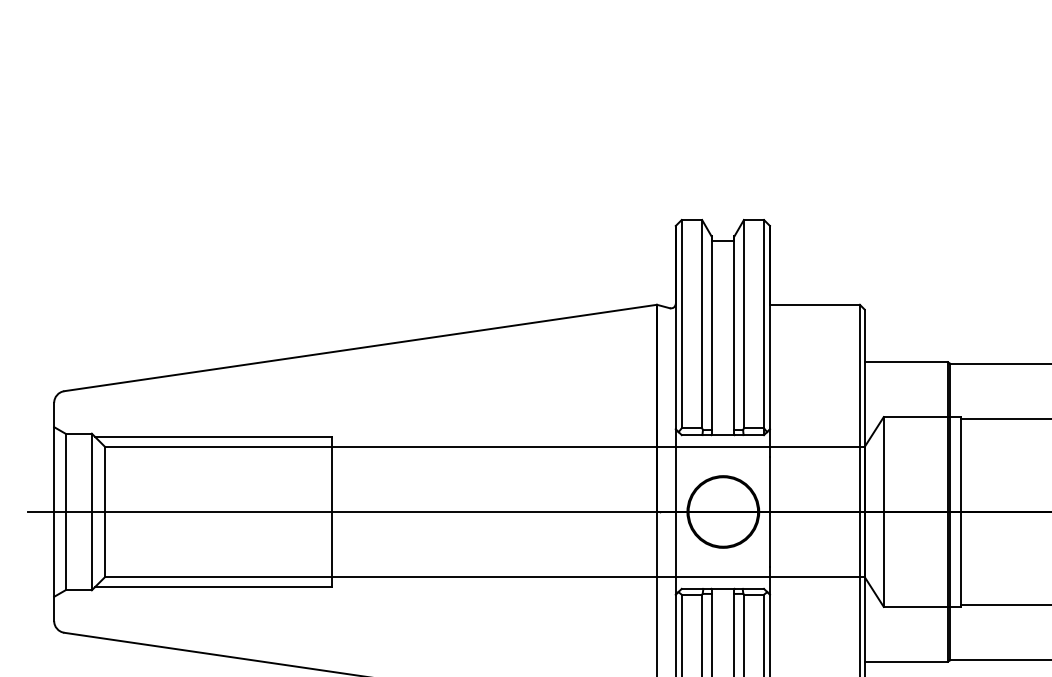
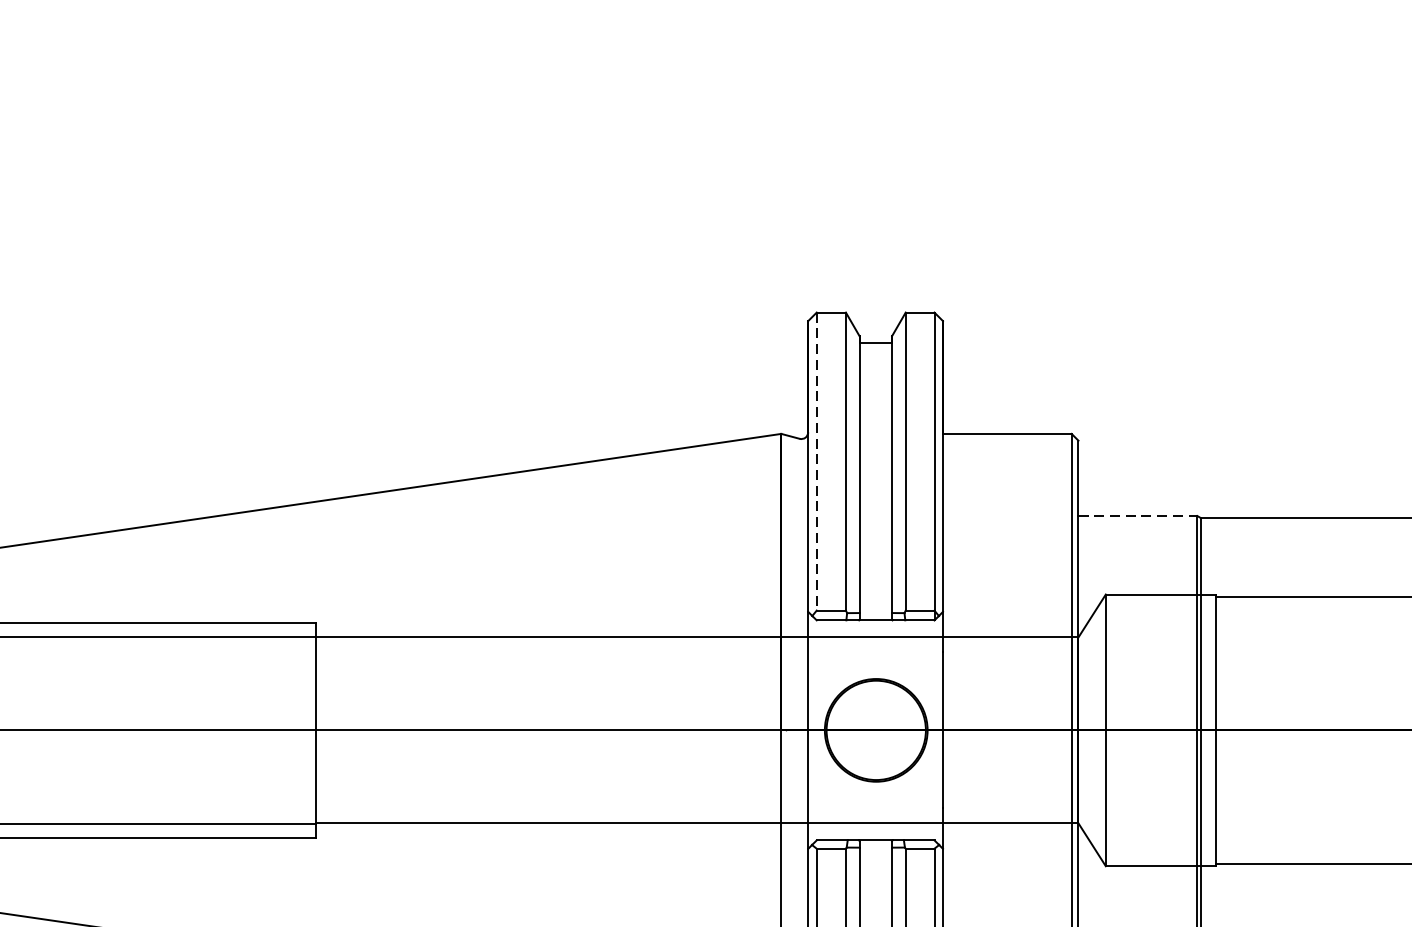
line: (681, 324) -> (816, 462), solid -> dashed
line: (906, 362) -> (1138, 516), solid -> dashed

